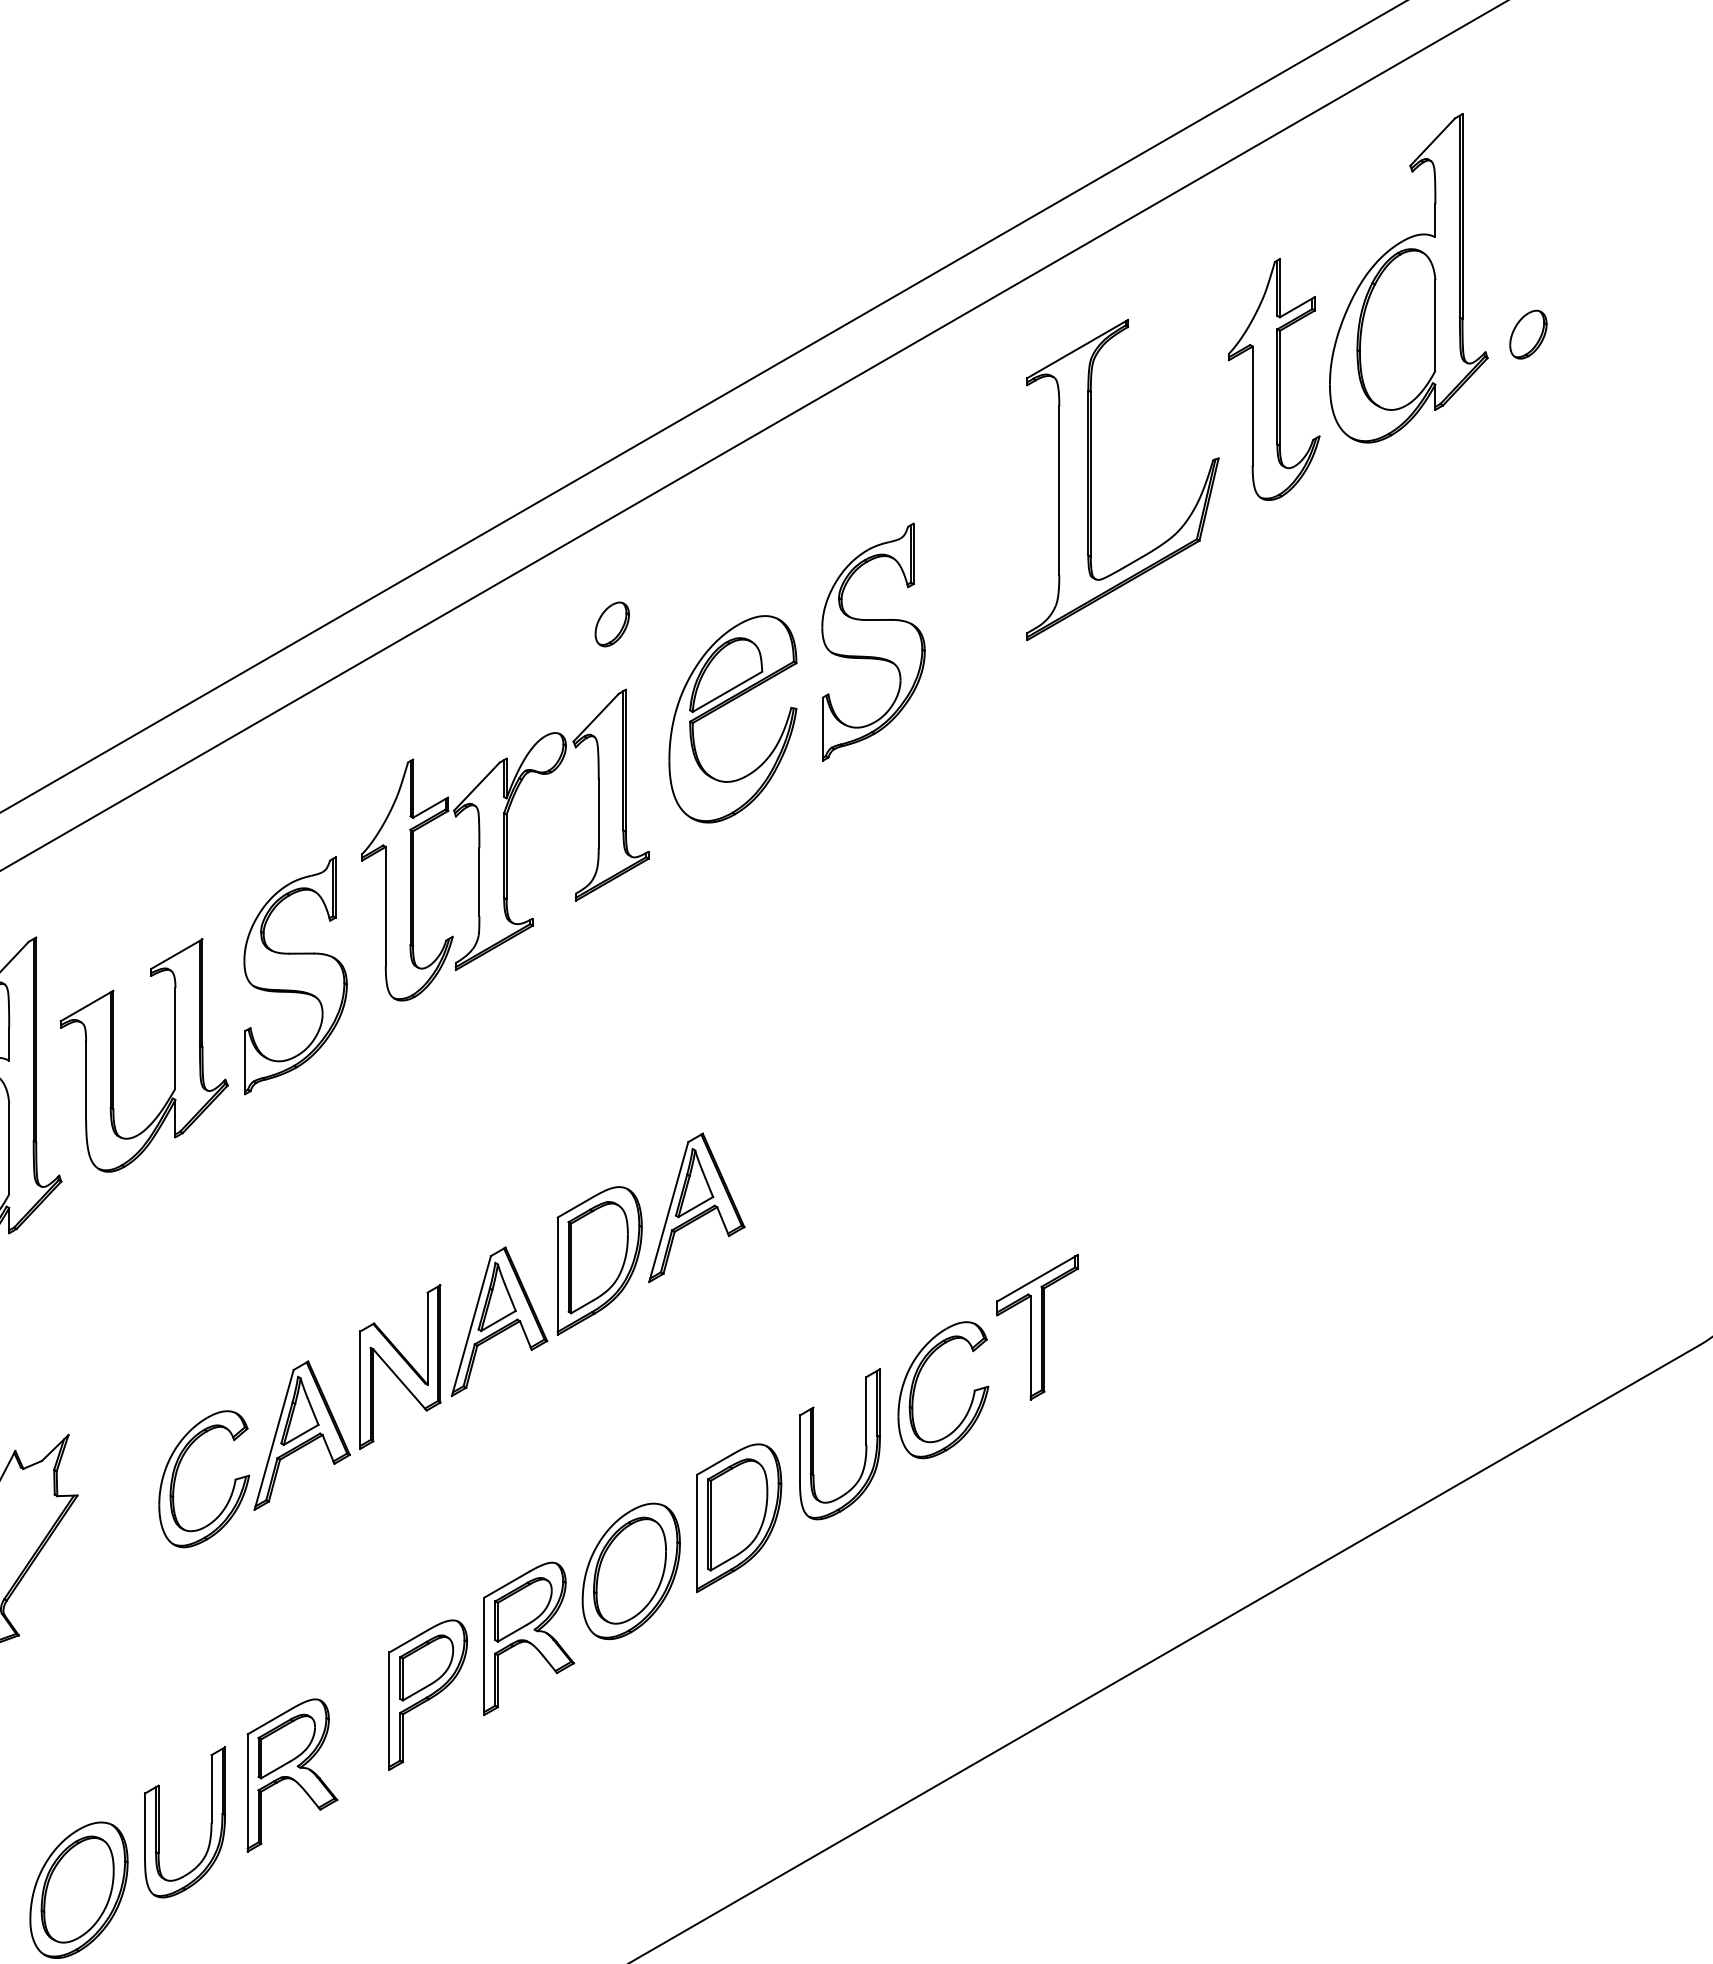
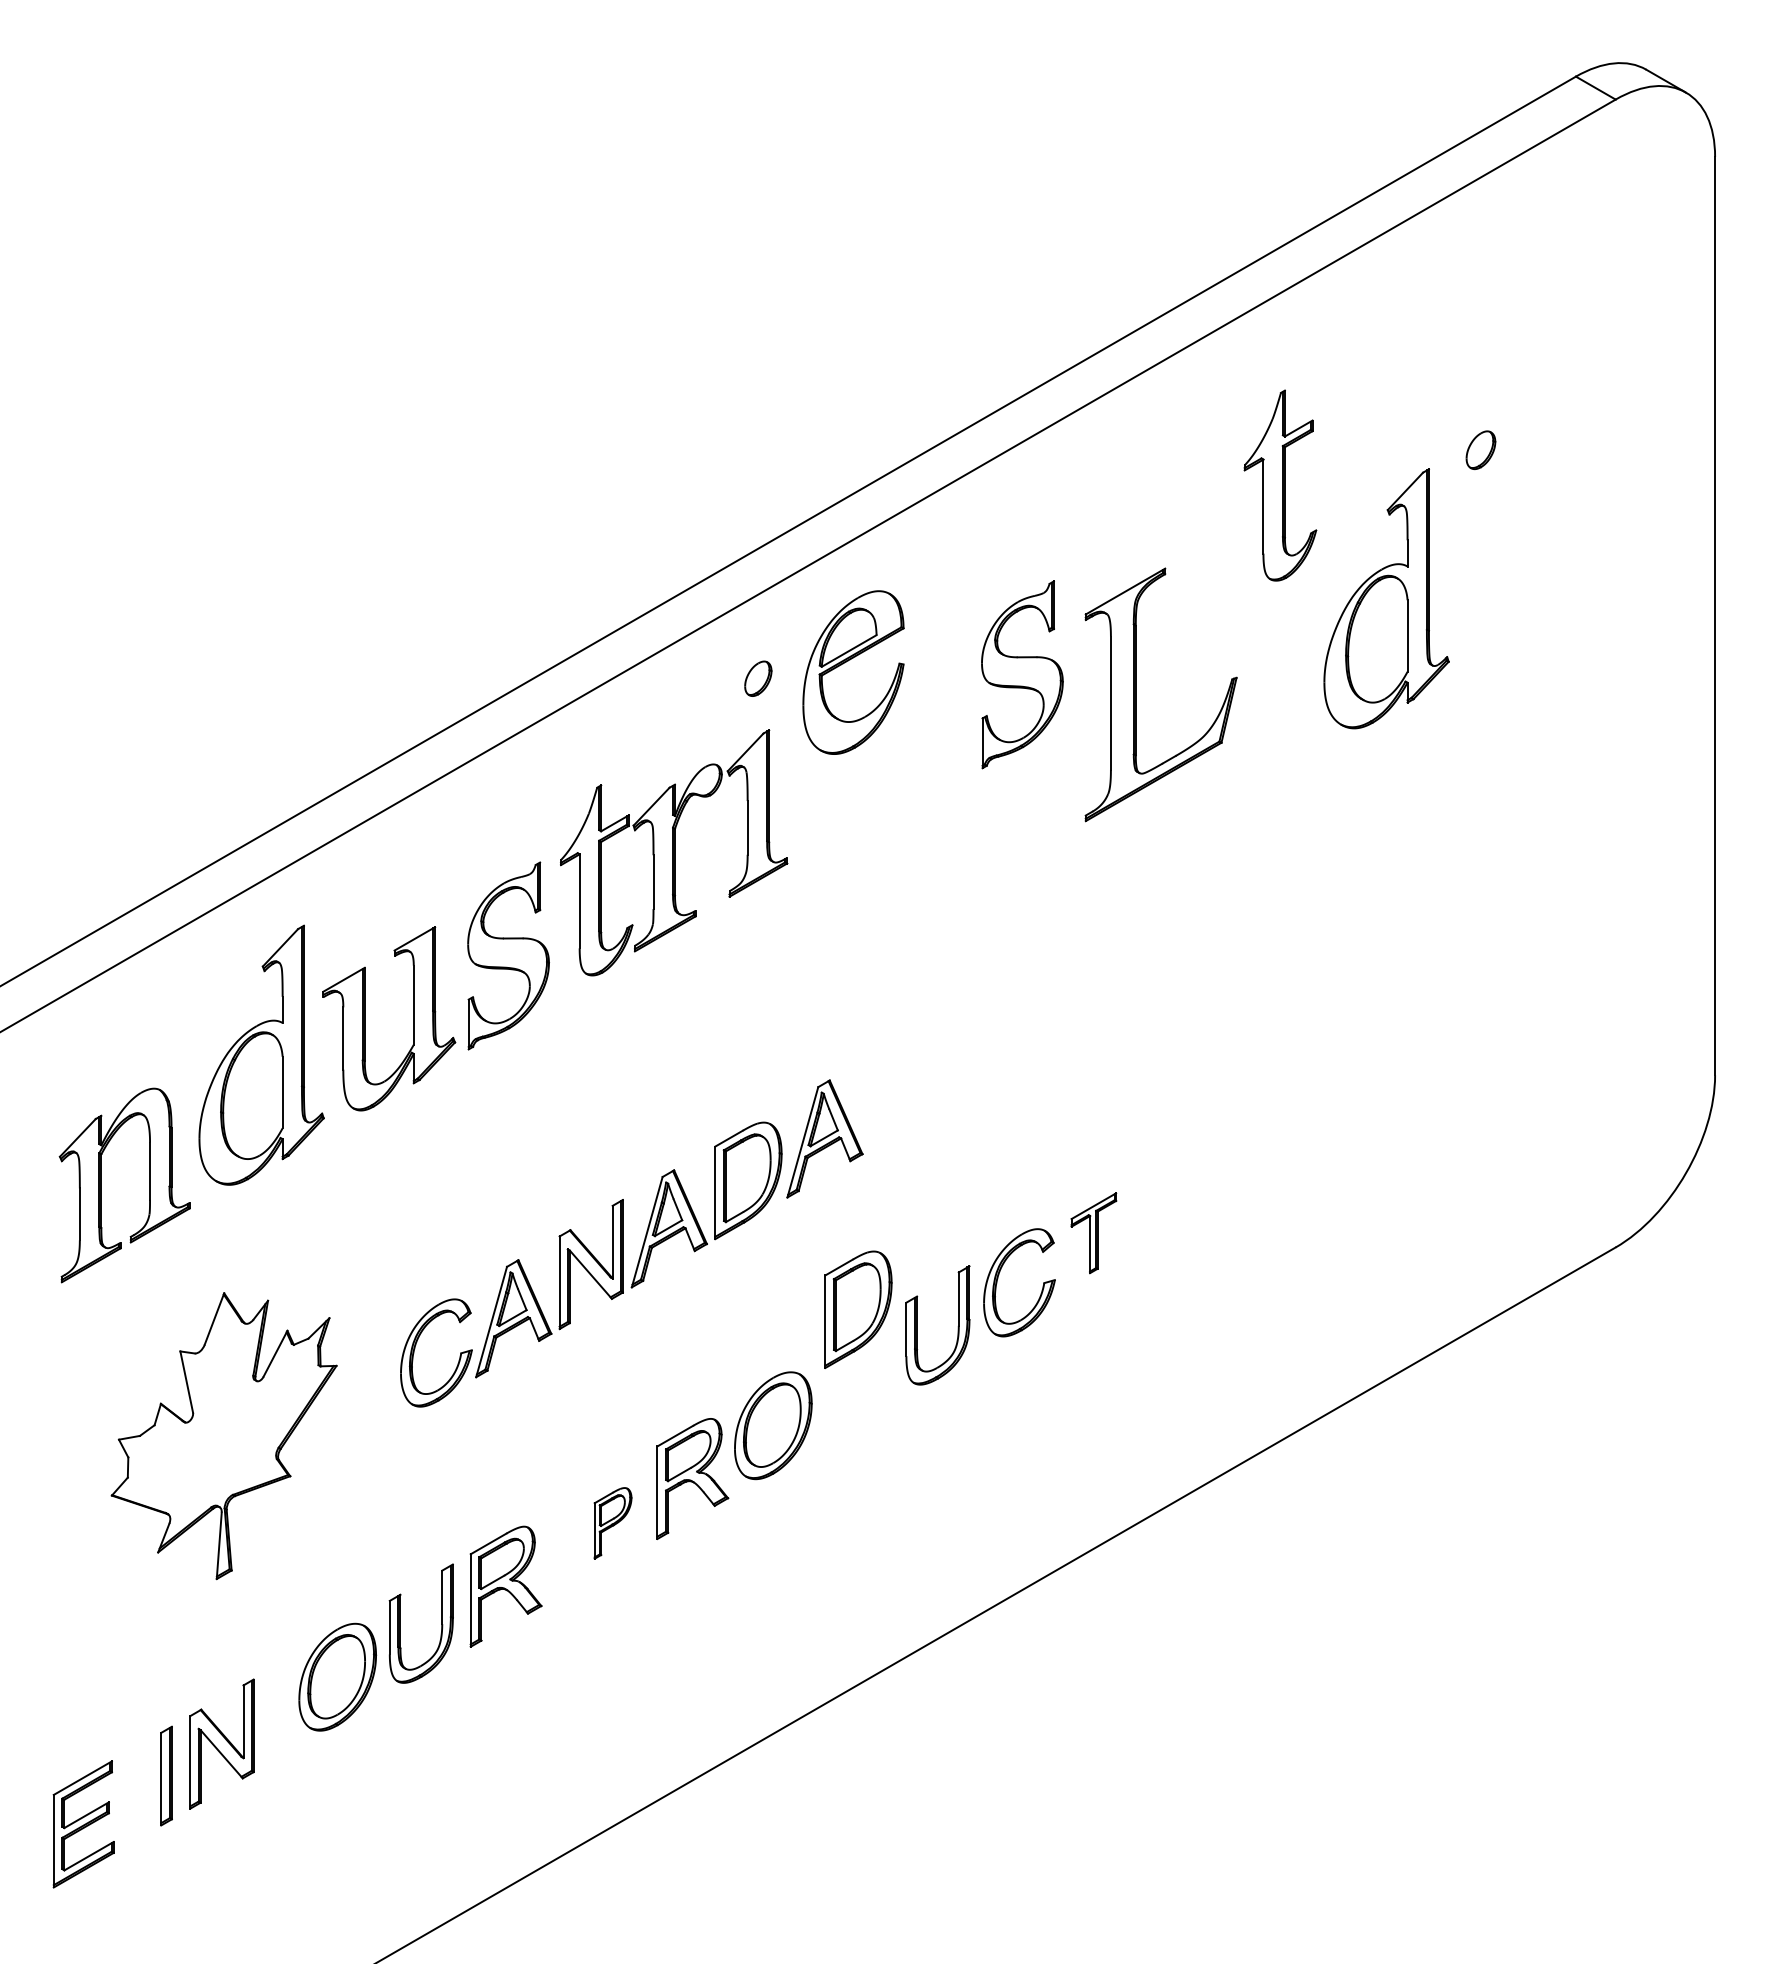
part: (1408, 277) -> (1386, 598), moved
part: (1091, 479) -> (1136, 694), moved
part: (873, 641) -> (1022, 674), moved
part: (726, 705) -> (848, 661), moved
part: (1037, 1327) -> (1093, 1233), size x0.7
part: (739, 1517) -> (858, 1309), moved
part: (427, 1695) -> (612, 1523), size x0.6

